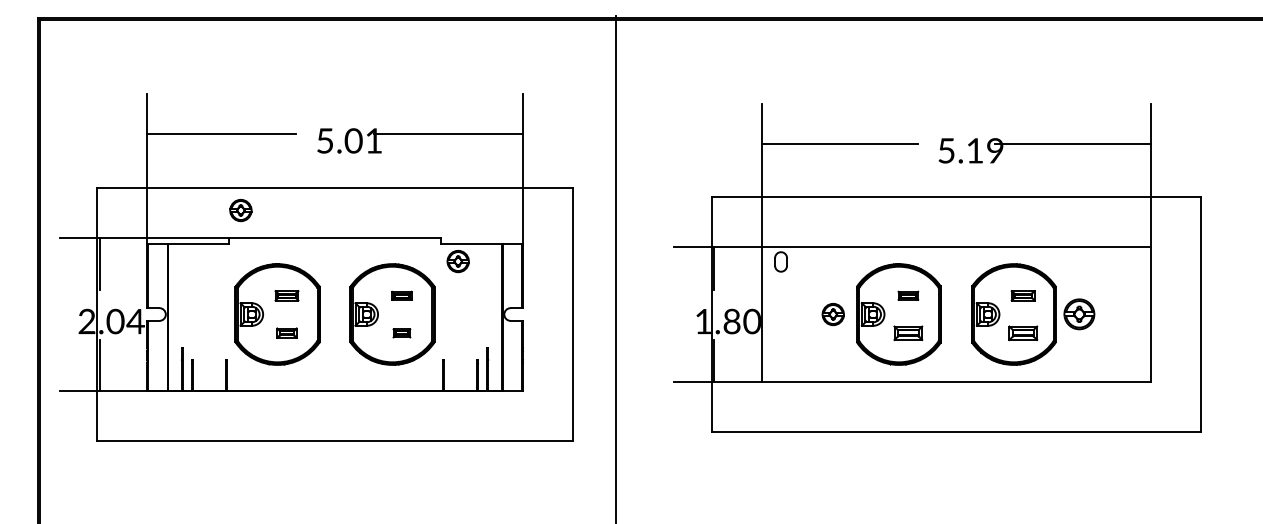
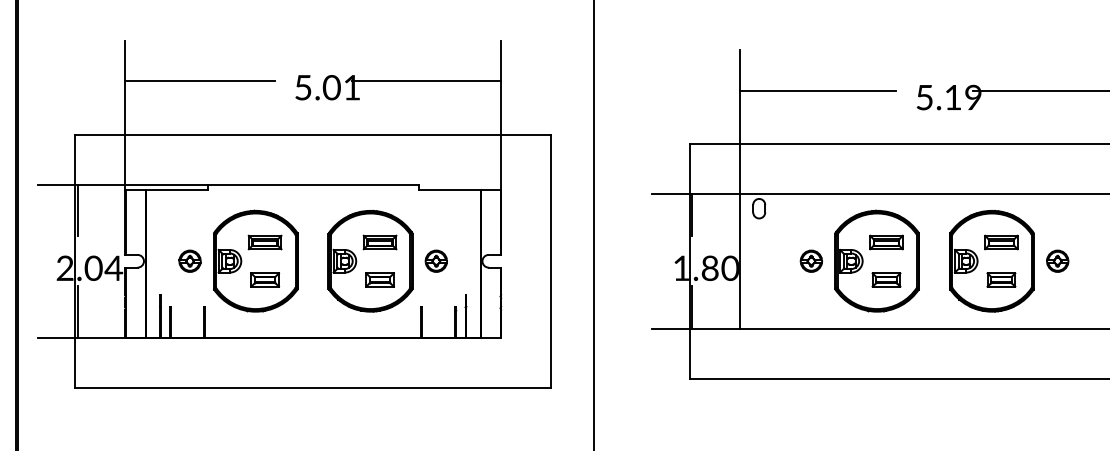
part: (240, 210) -> (189, 261), moved
part: (457, 261) -> (435, 261), moved
part: (286, 295) -> (264, 242), size x1.43
part: (401, 295) -> (379, 242), size x1.67
part: (908, 295) -> (886, 242), size x1.67
part: (1022, 295) -> (1000, 242), size x1.43
part: (1079, 314) -> (1057, 261), size x0.71
part: (286, 332) -> (264, 279), size x1.43
part: (401, 333) -> (379, 280), size x1.67

